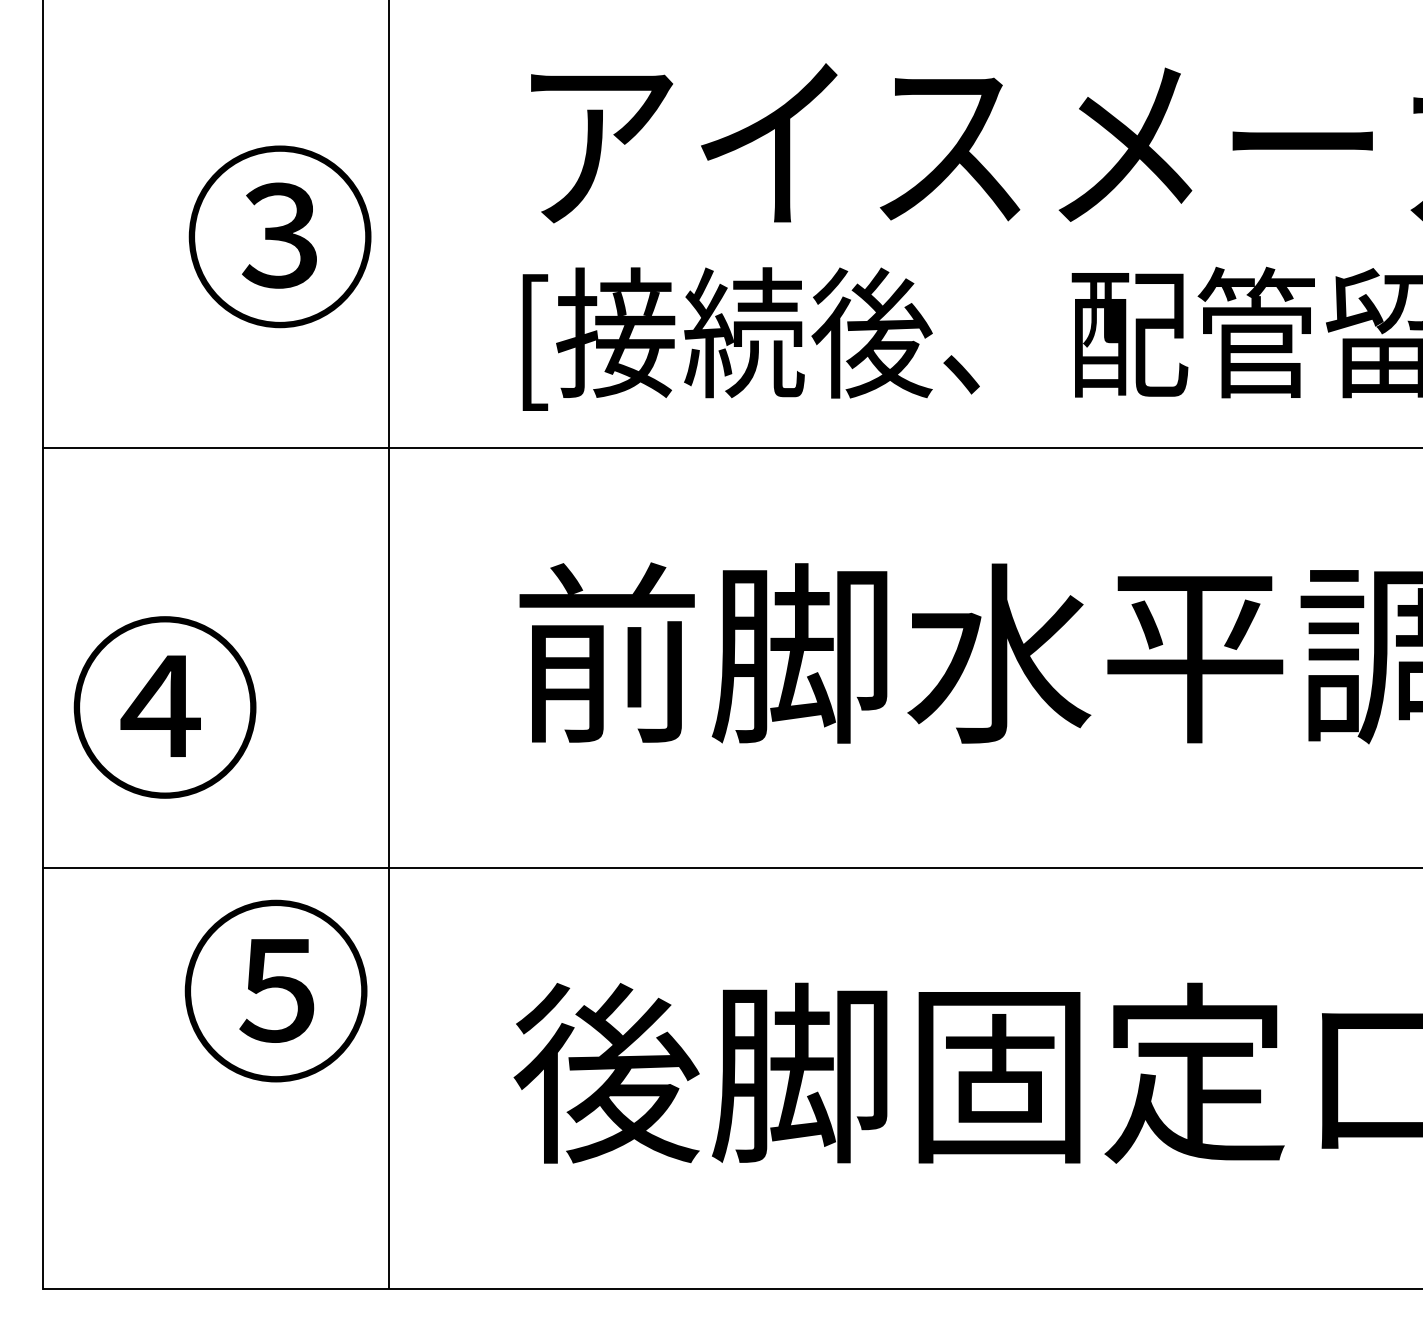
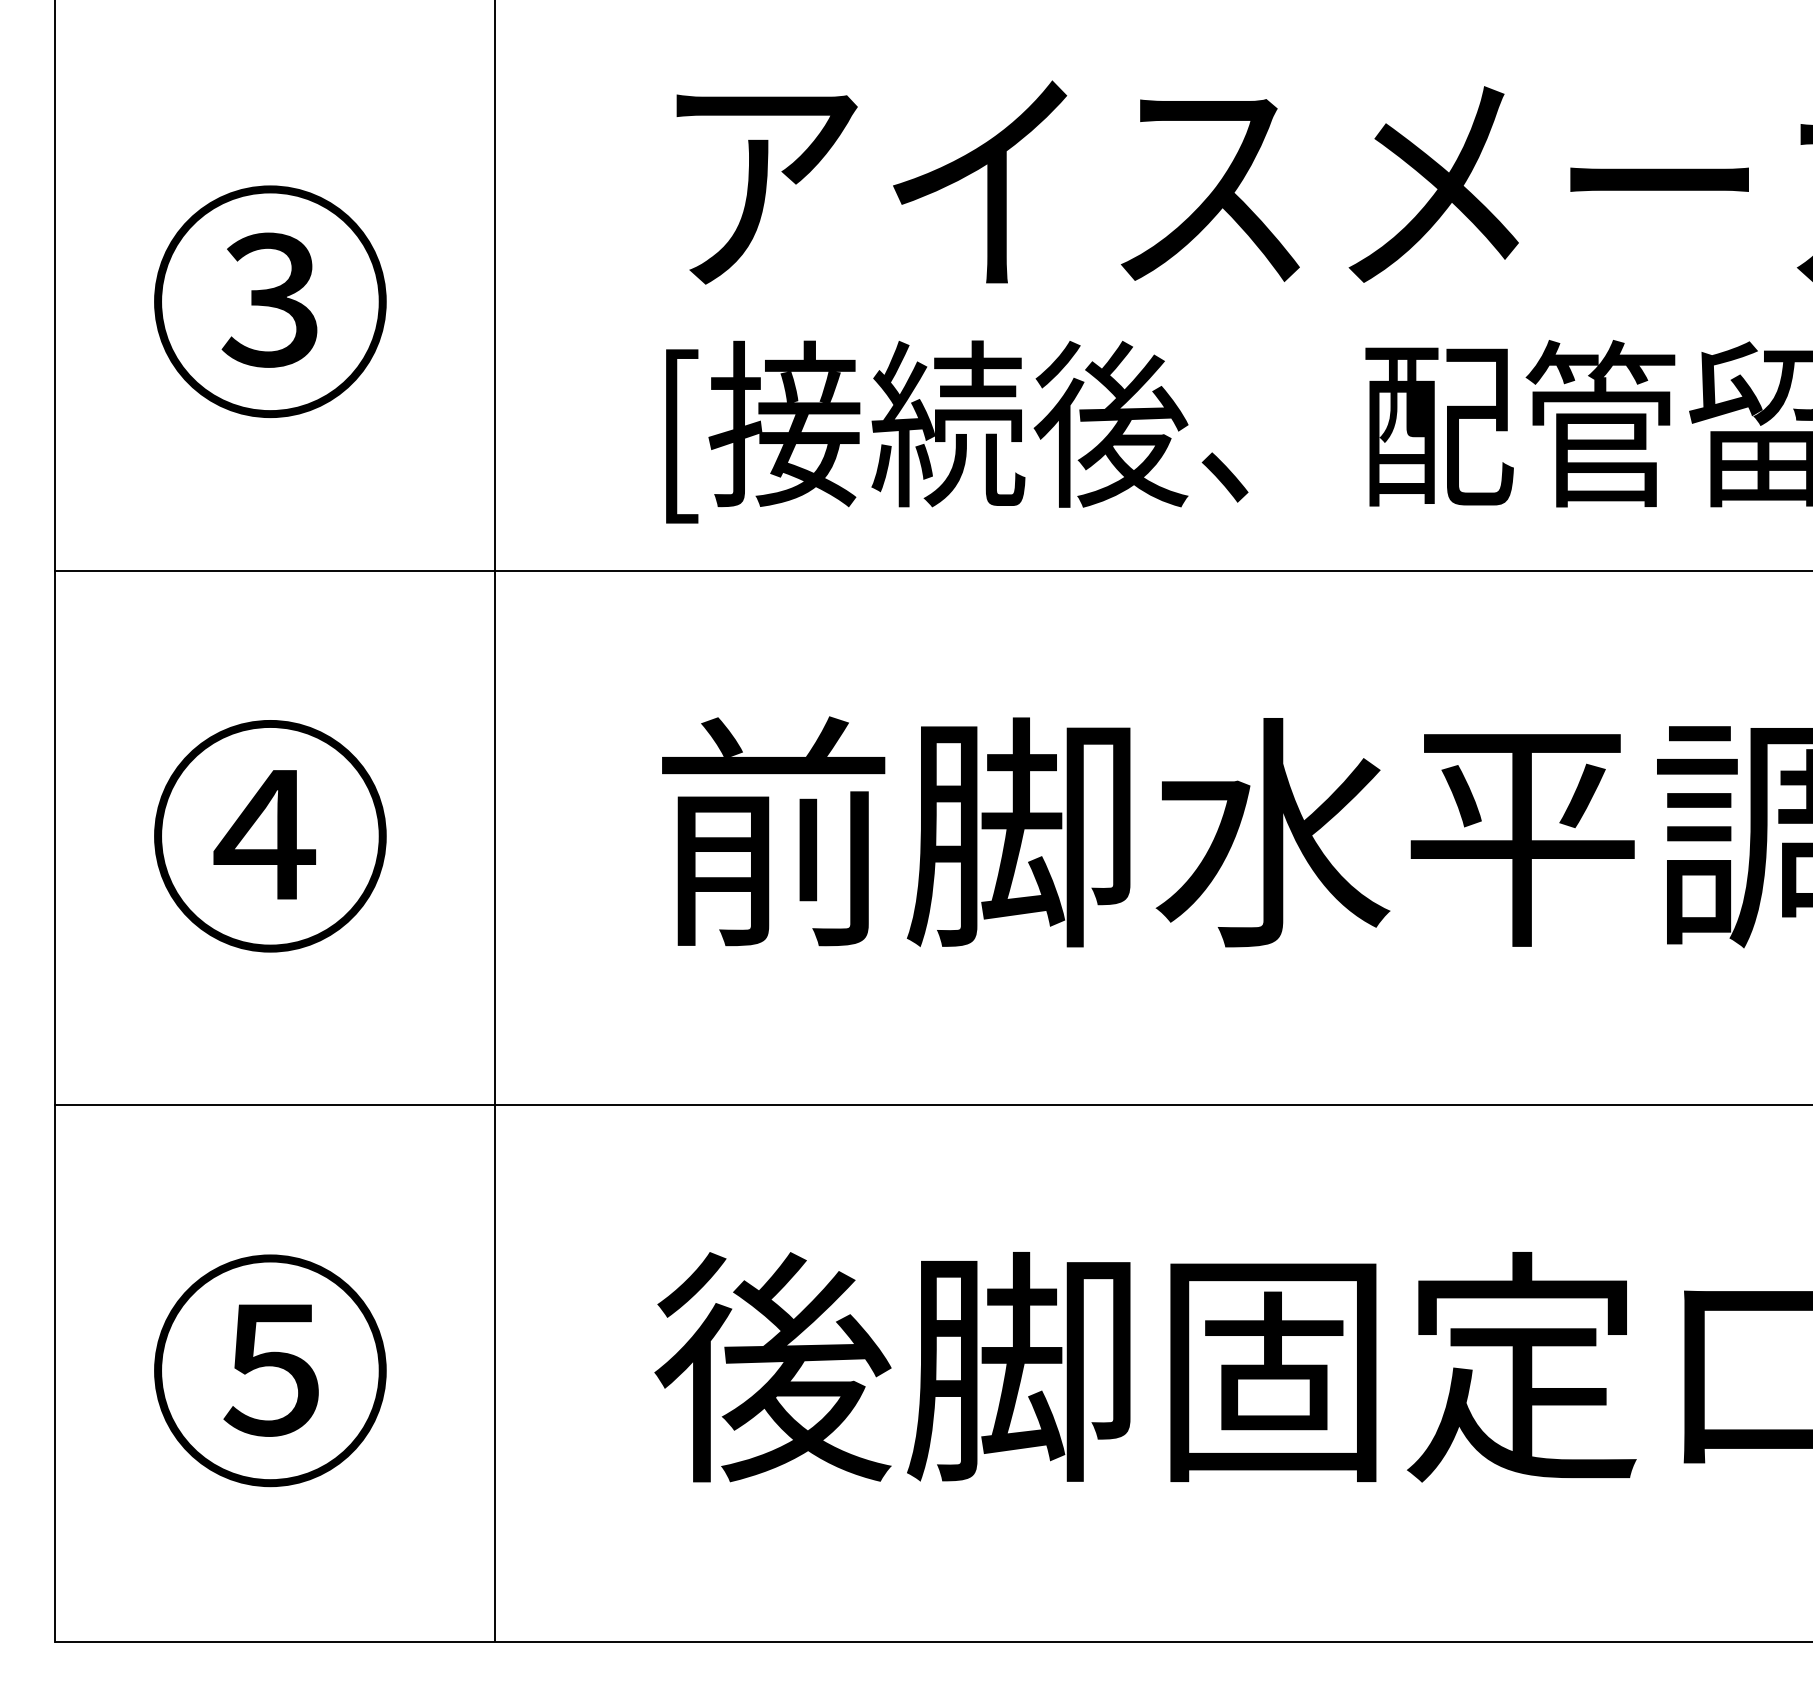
text: (279, 236) -> (269, 301), moved
text: (164, 707) -> (269, 836), moved
text: (275, 990) -> (269, 1370), moved

